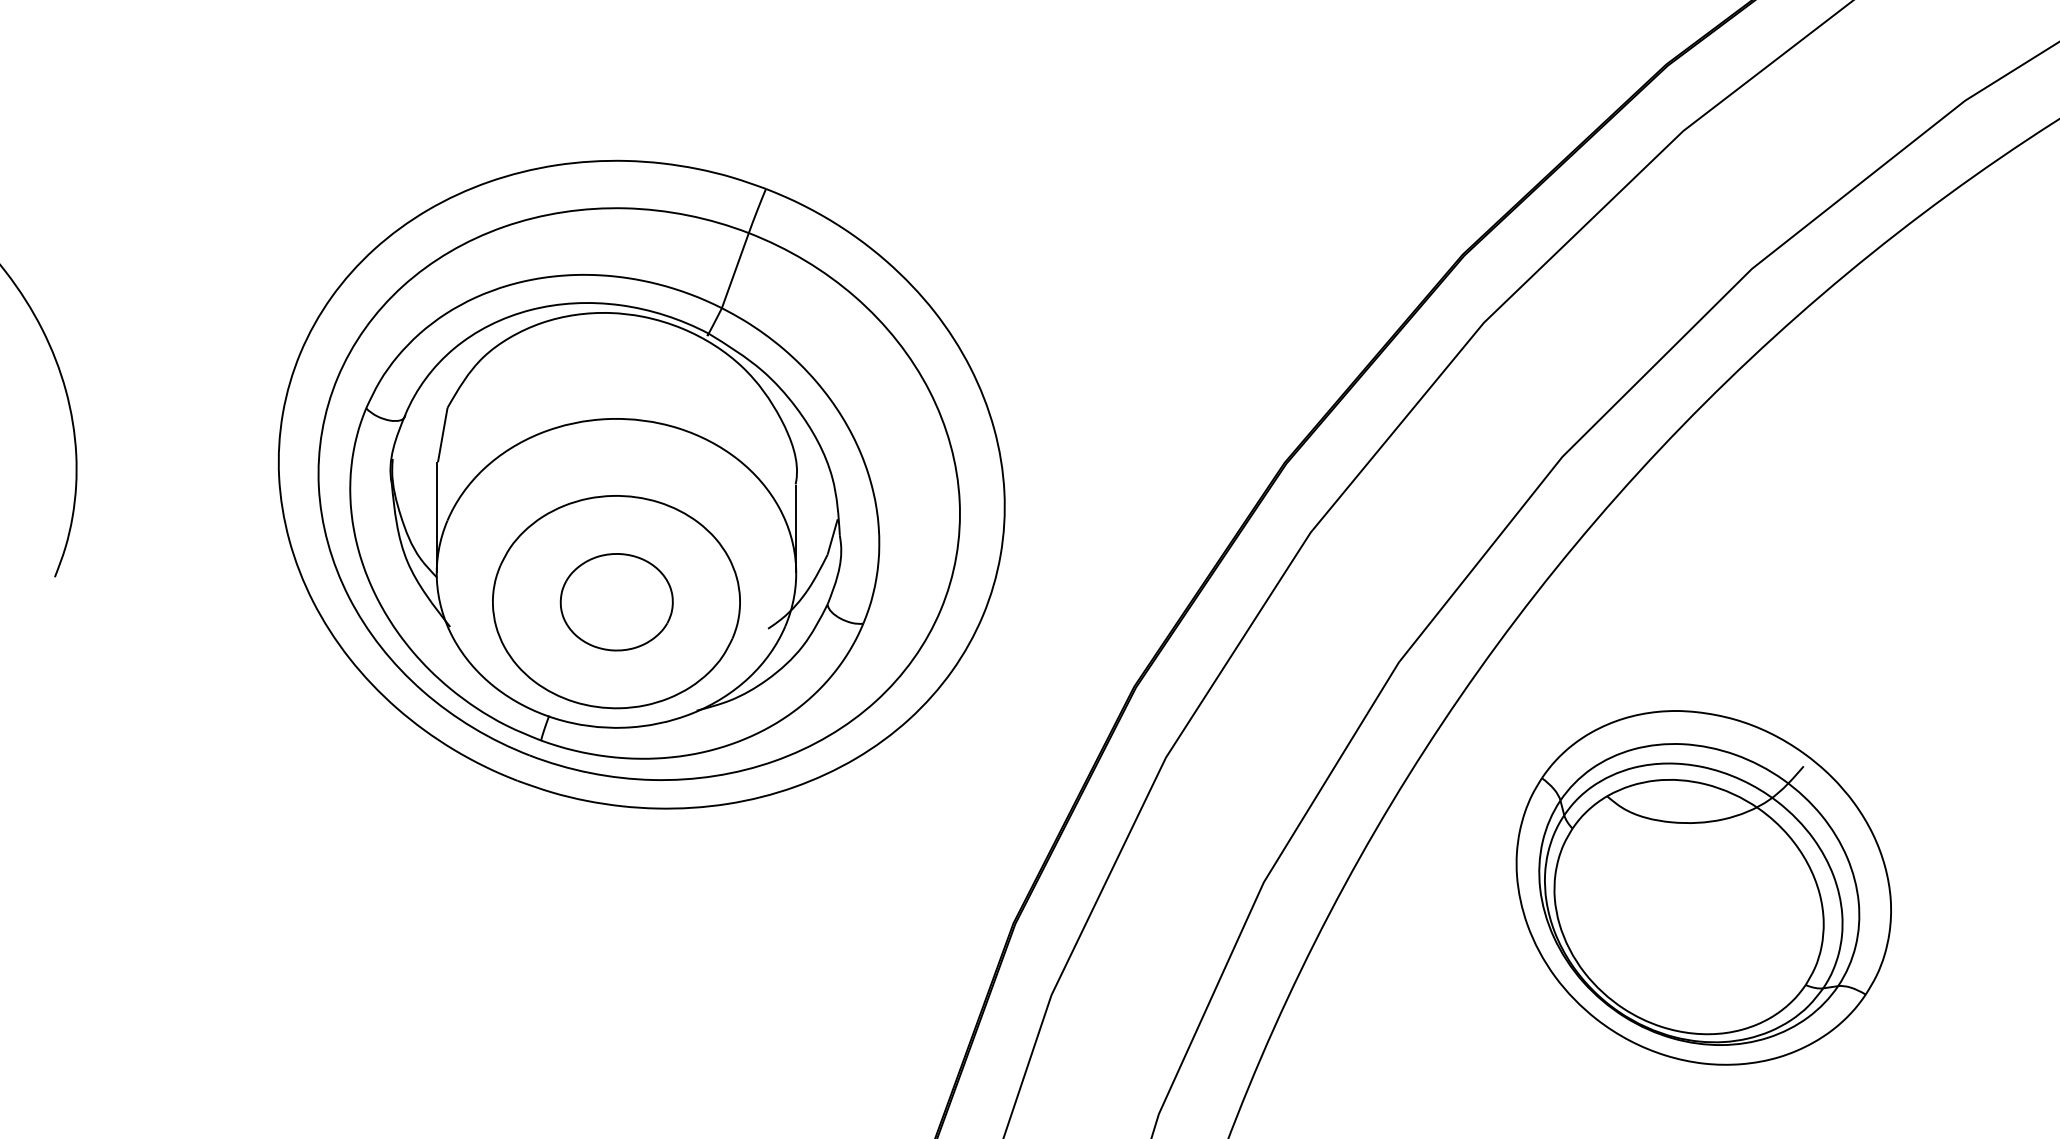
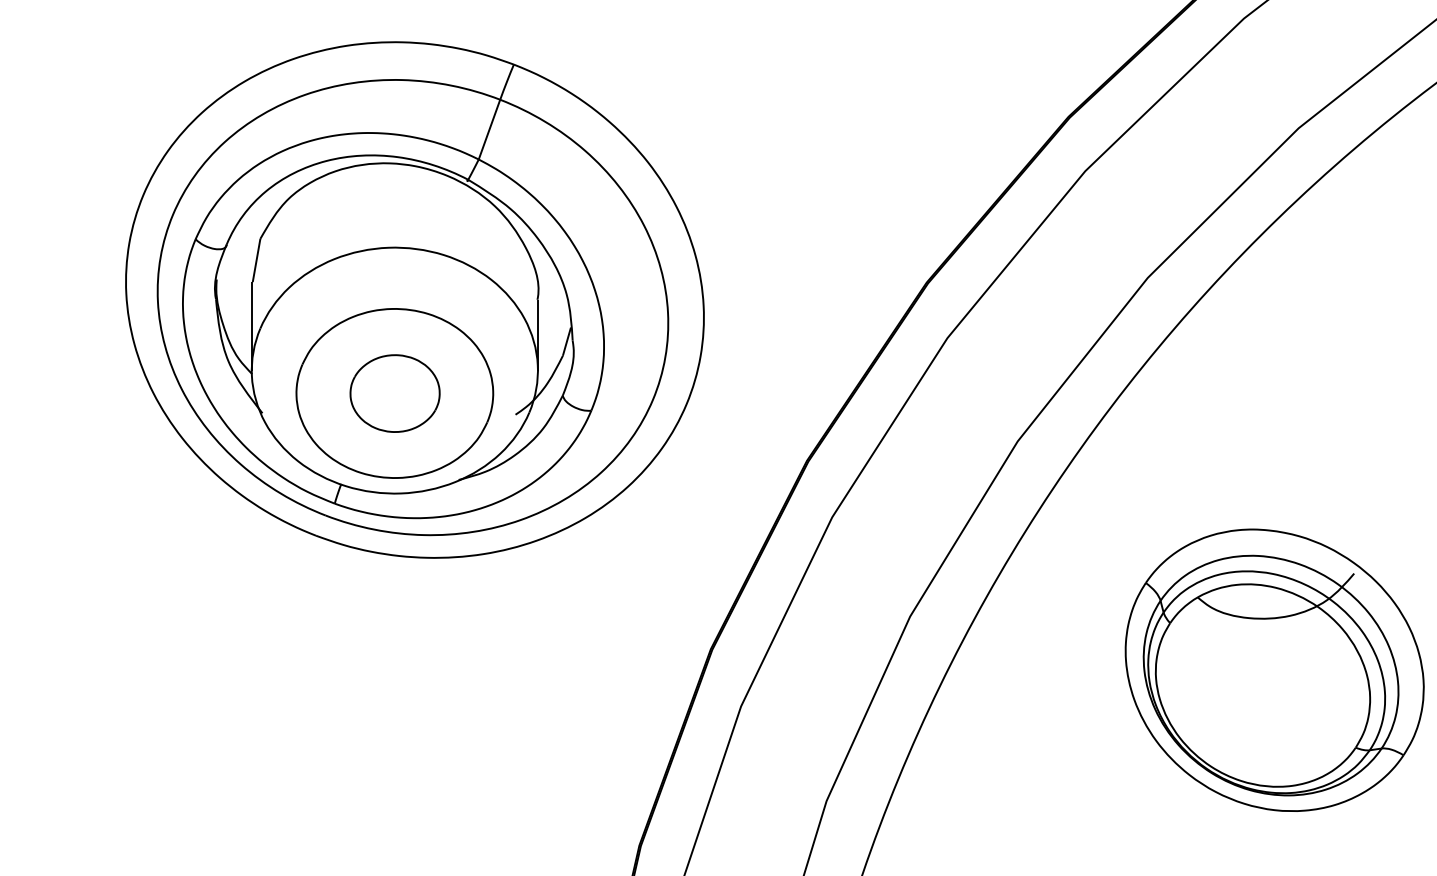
part: (1703, 887) -> (1274, 670), moved

